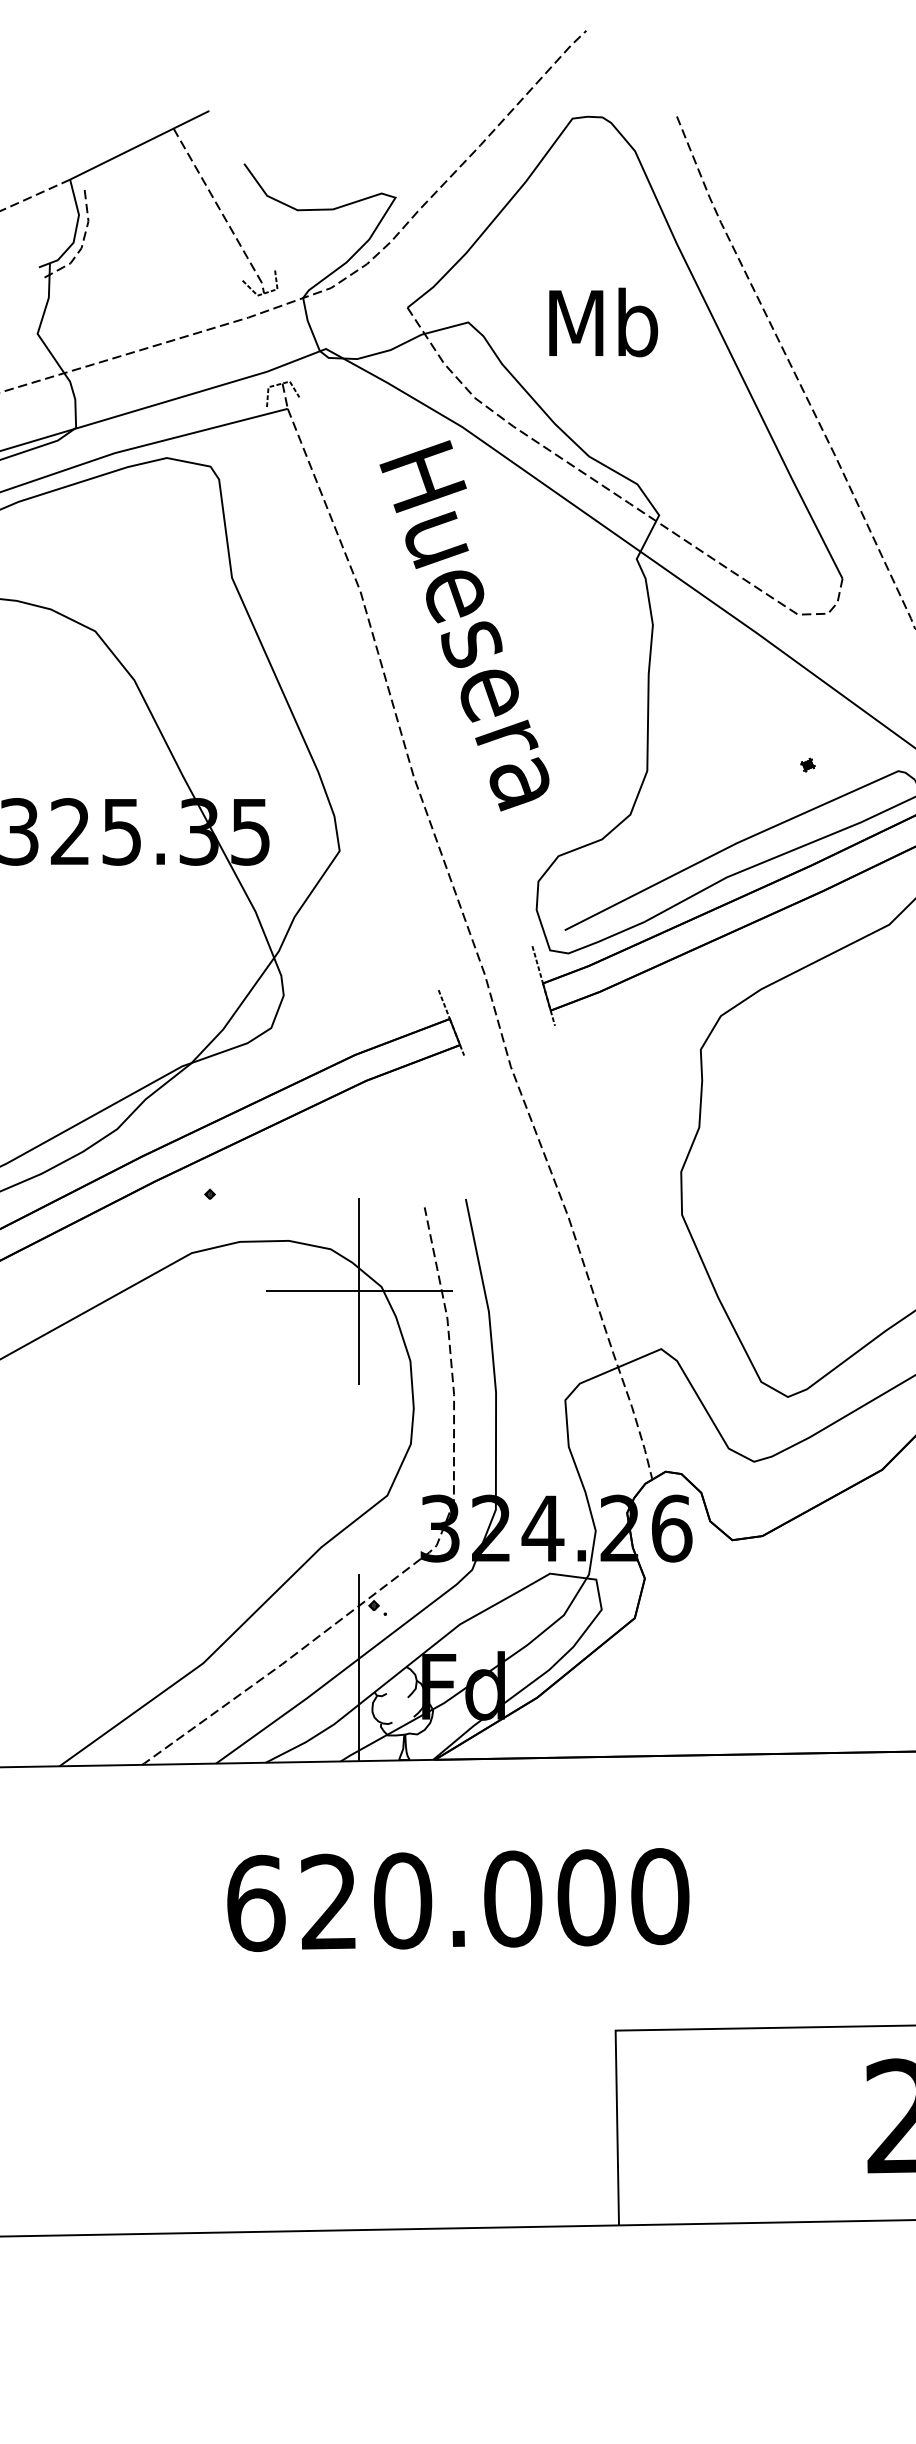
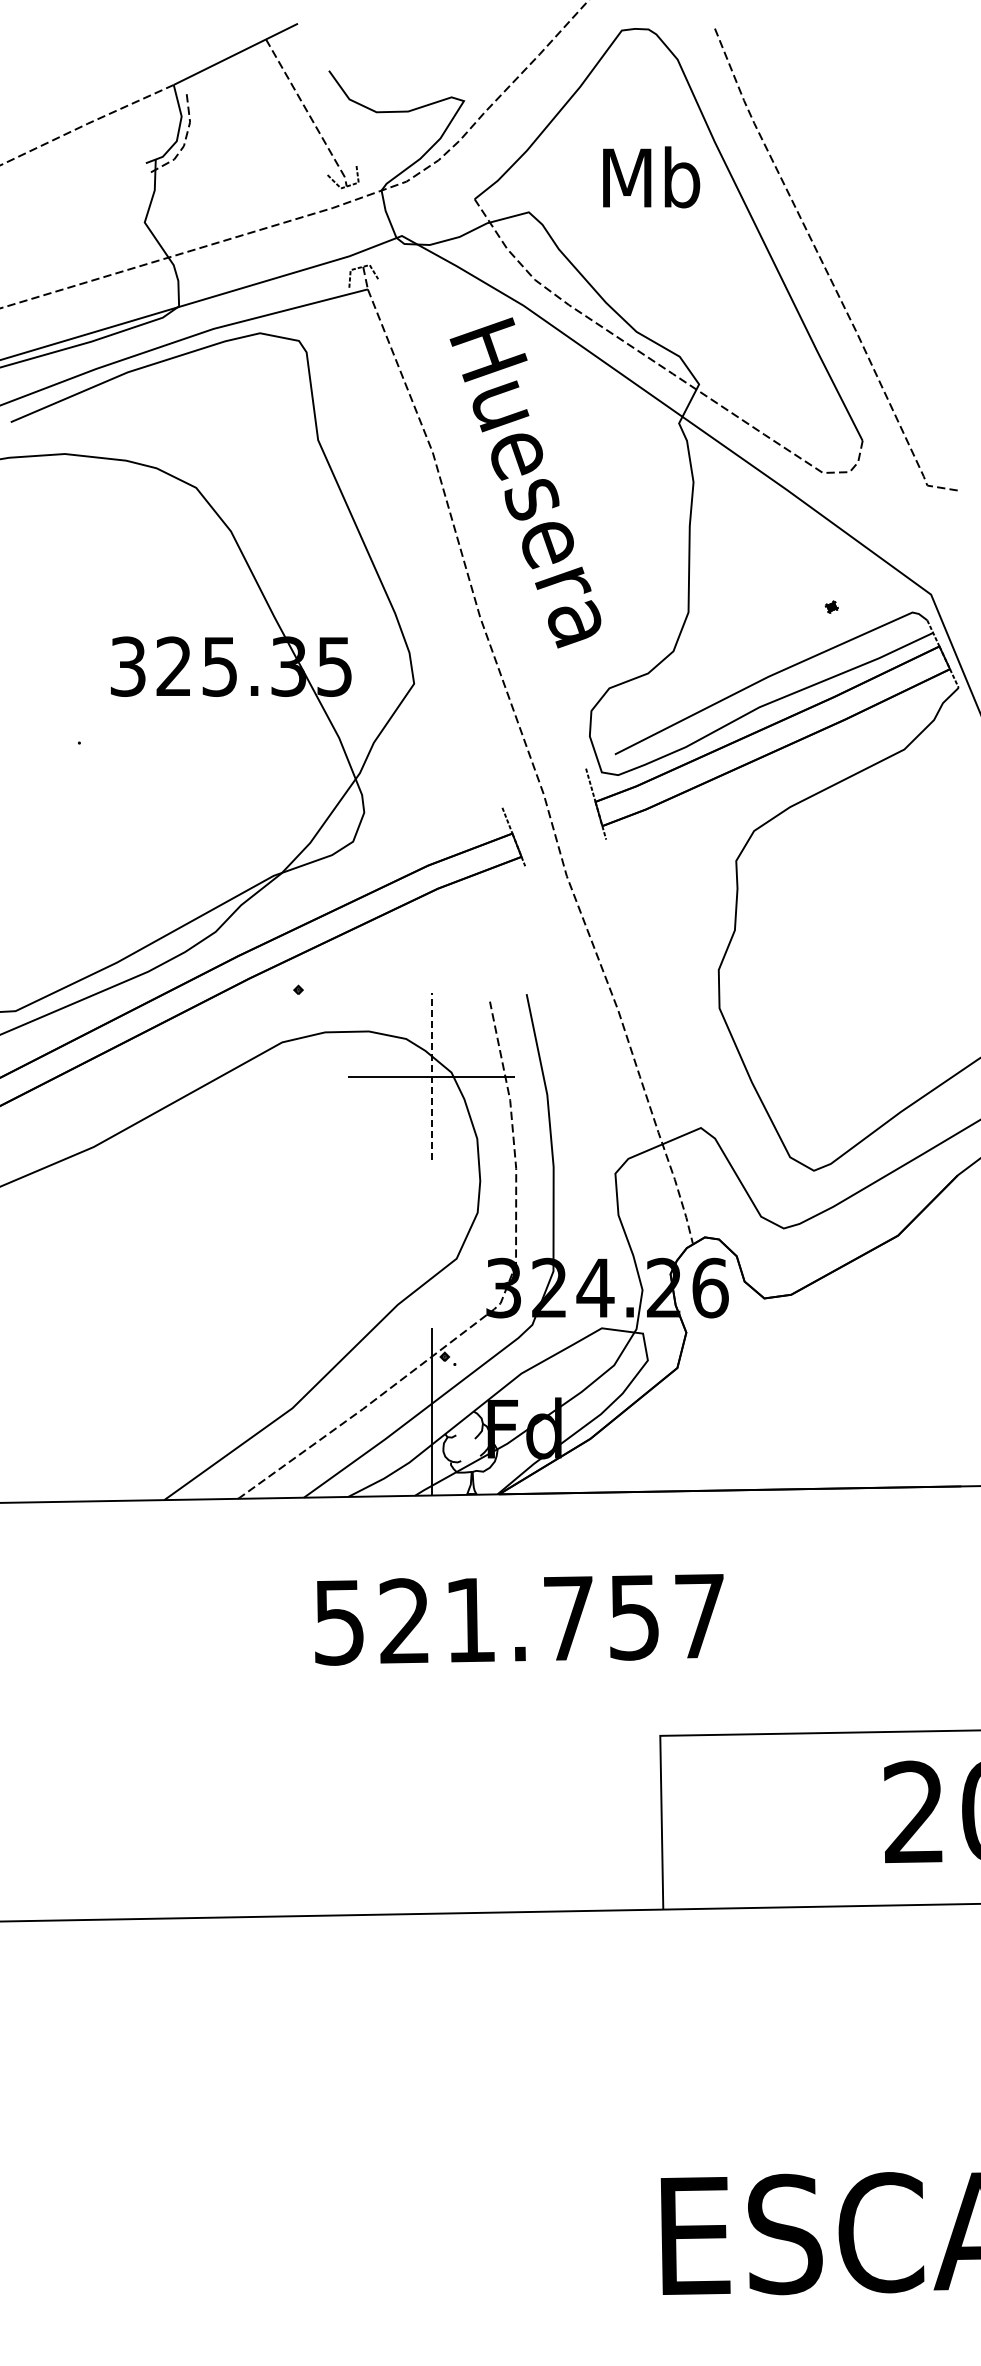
text: (603, 322) -> (651, 177), moved
line: (359, 1291) -> (431, 1076), solid -> dashed
text: (458, 1900) -> (520, 1619), 620.000 -> 521.757

